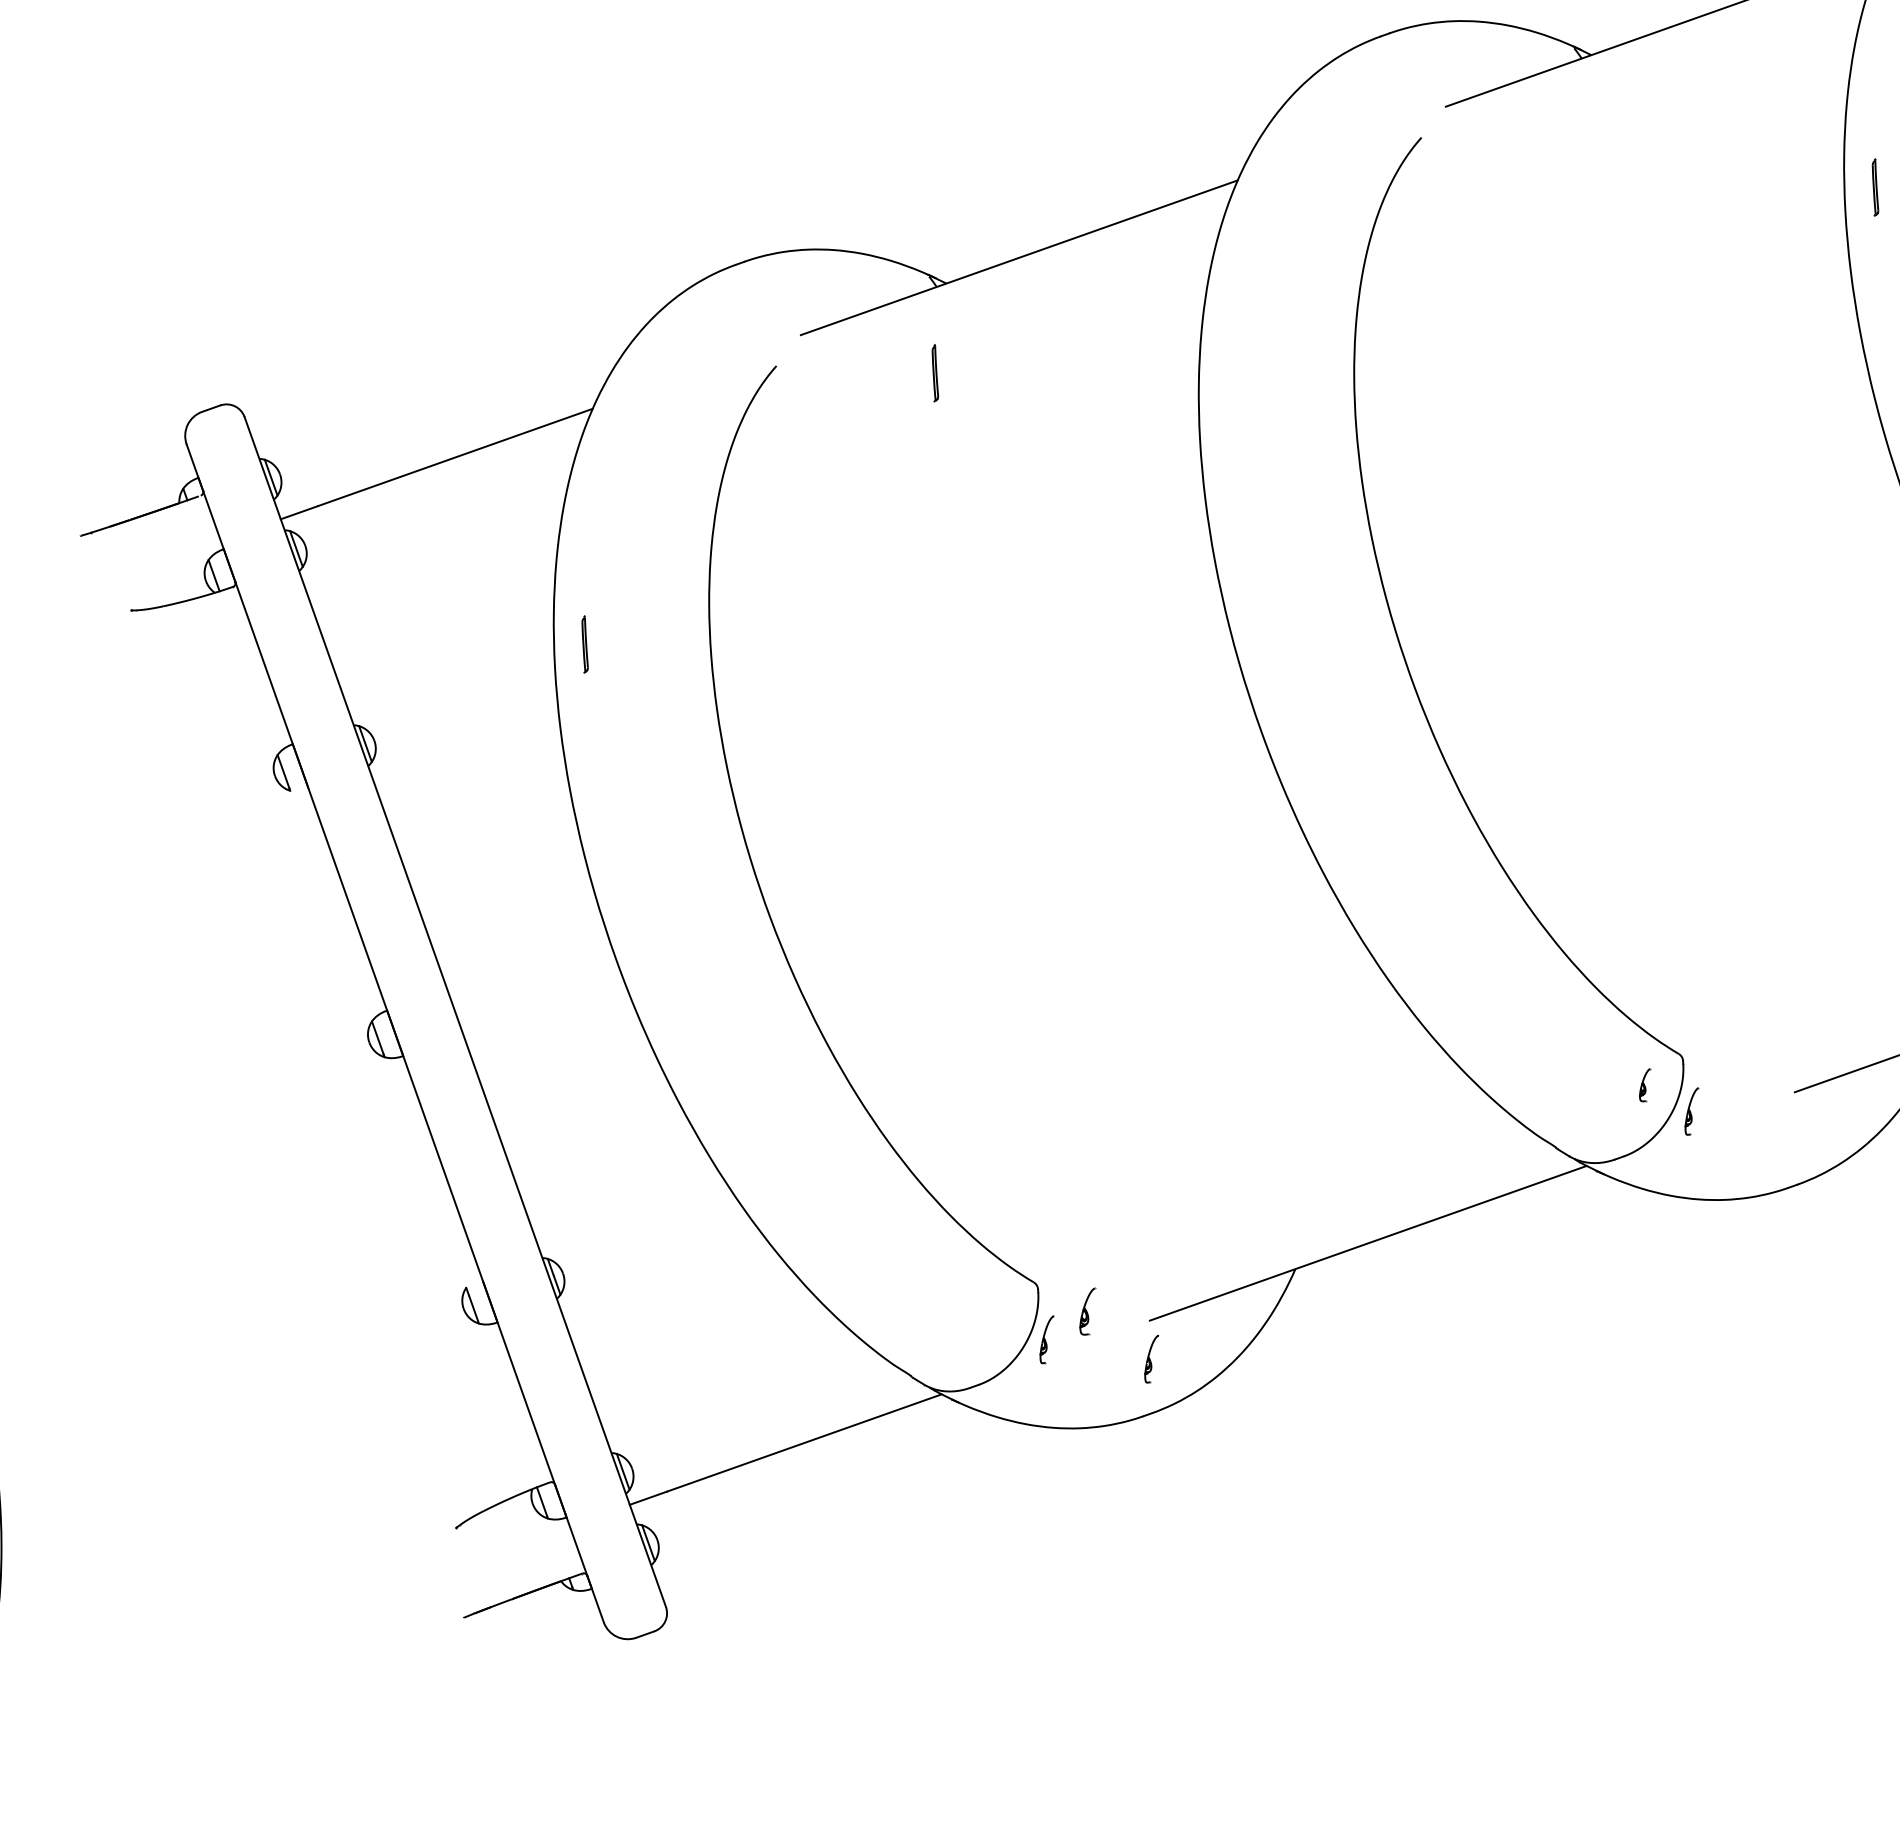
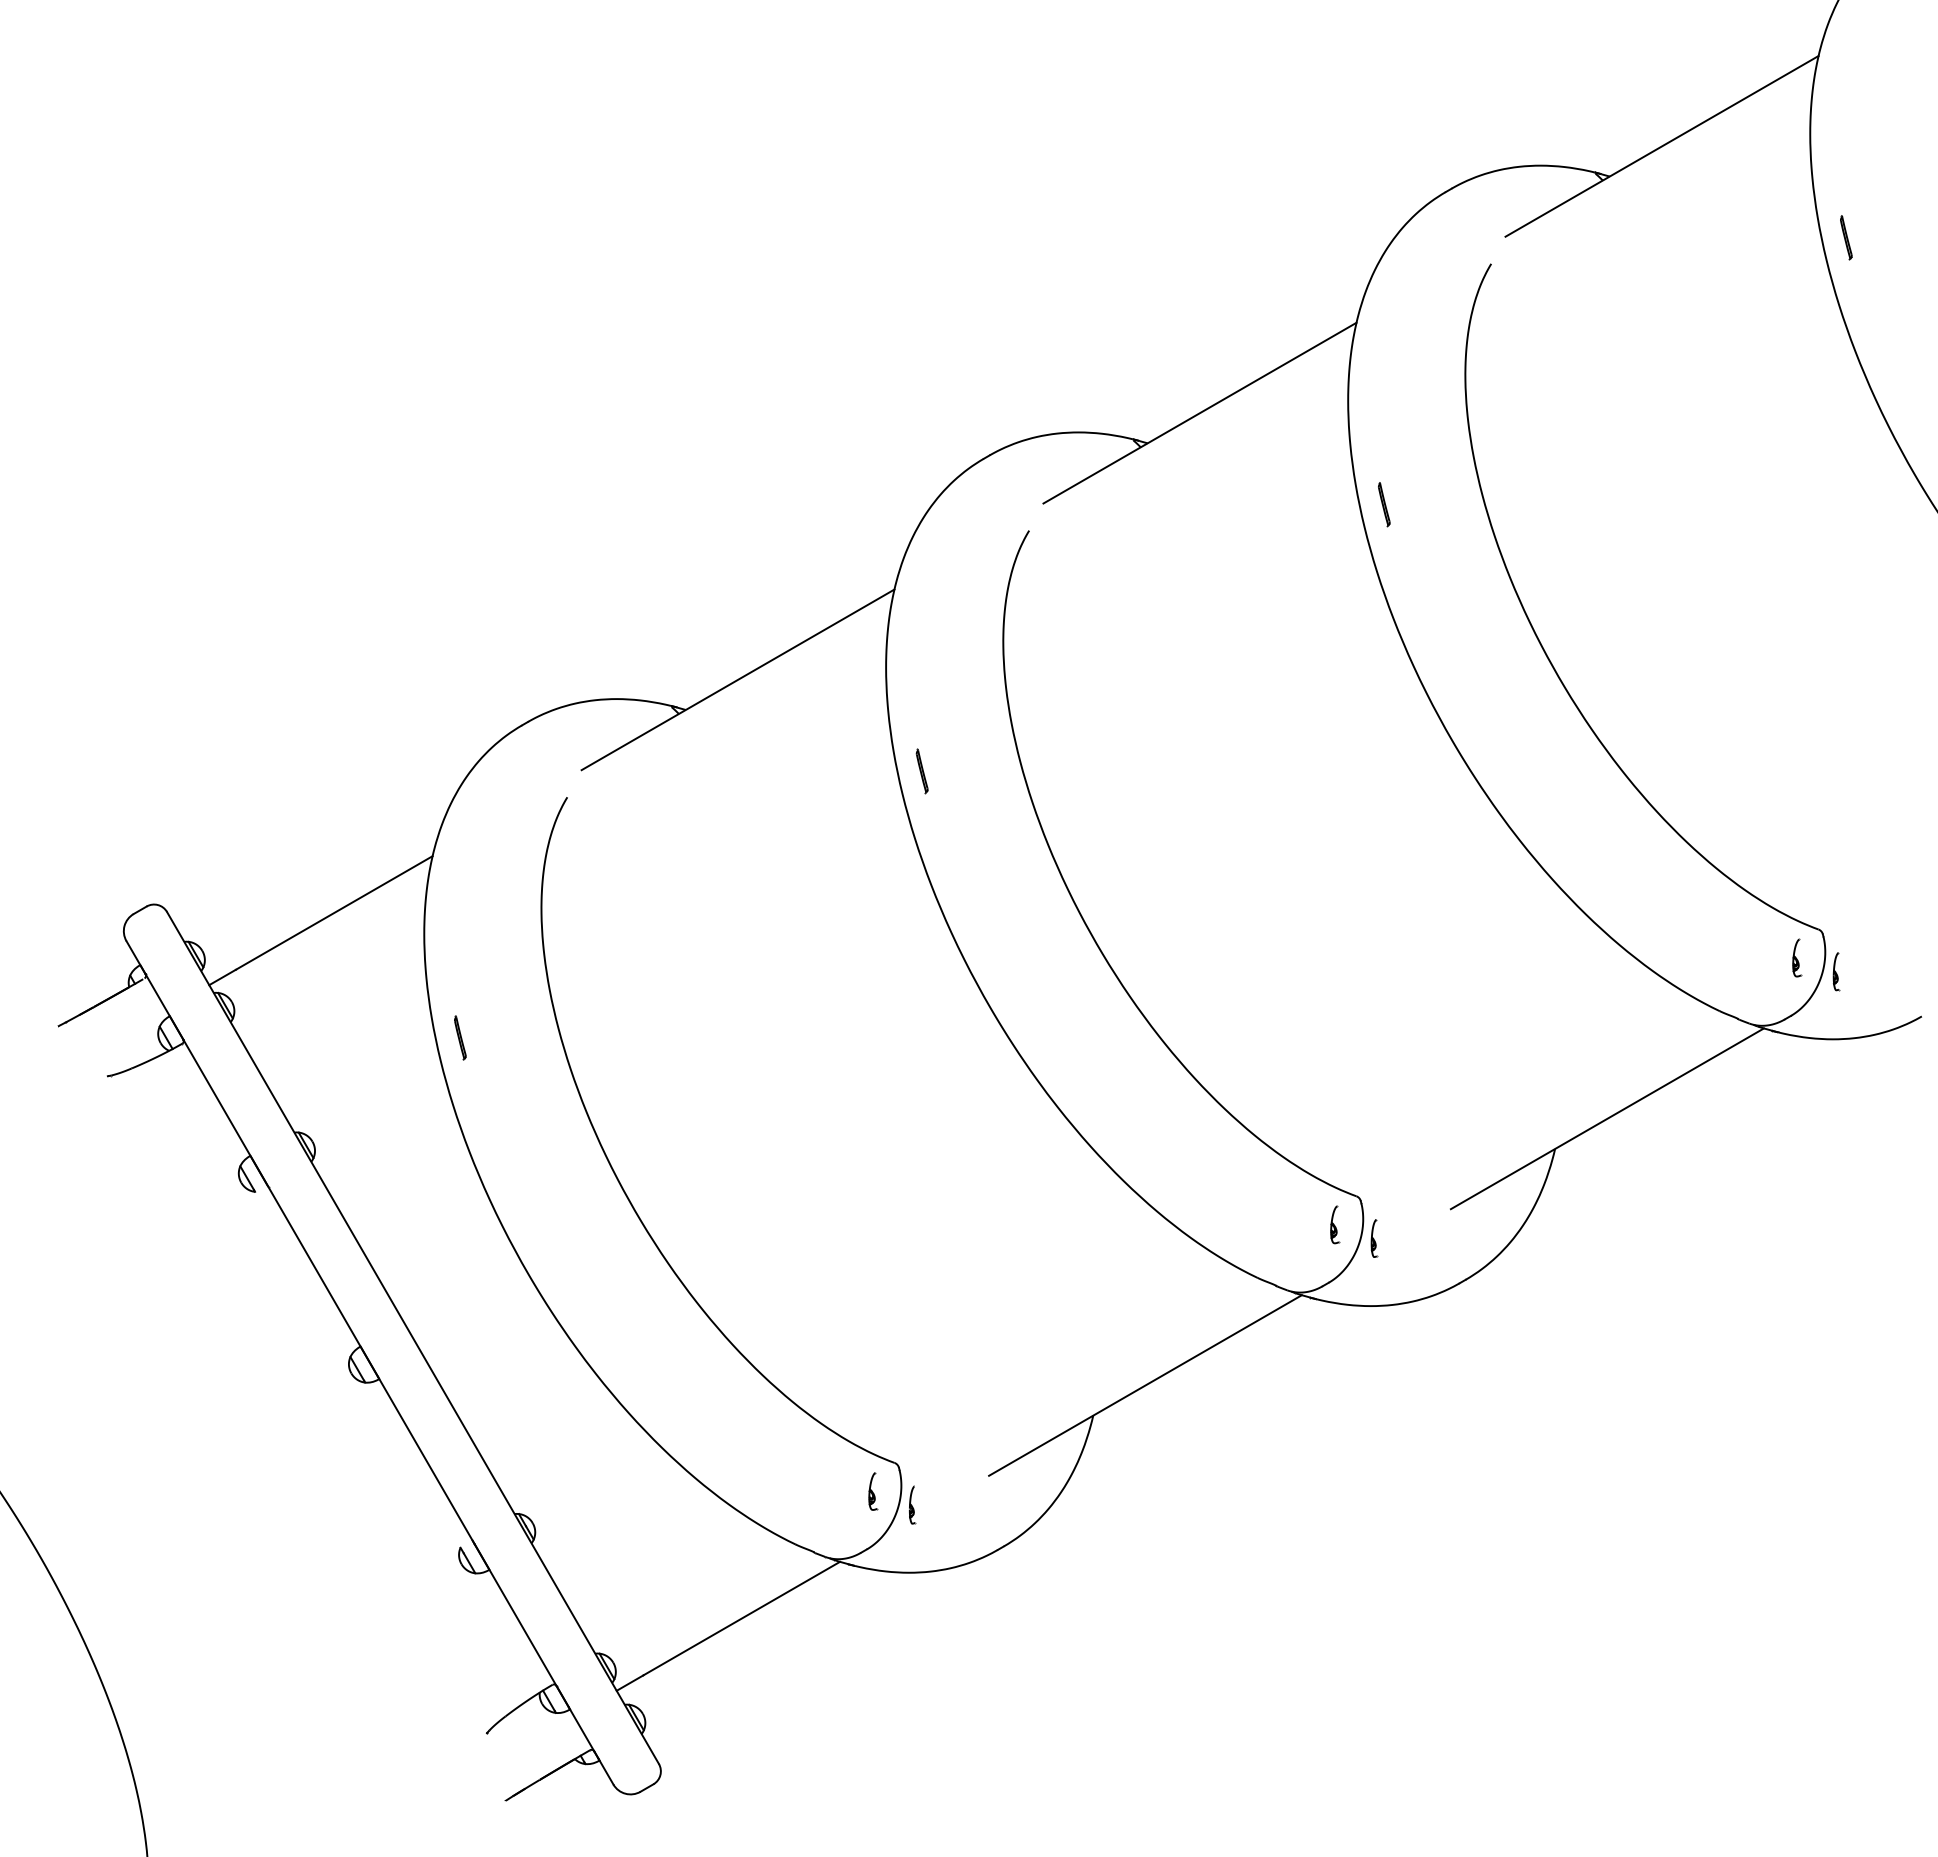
part: (934, 373) -> (921, 771), moved
part: (1645, 1084) -> (1335, 1224), size x1.43
part: (1088, 1311) -> (873, 1491), moved
part: (1151, 1358) -> (995, 1504), removed

